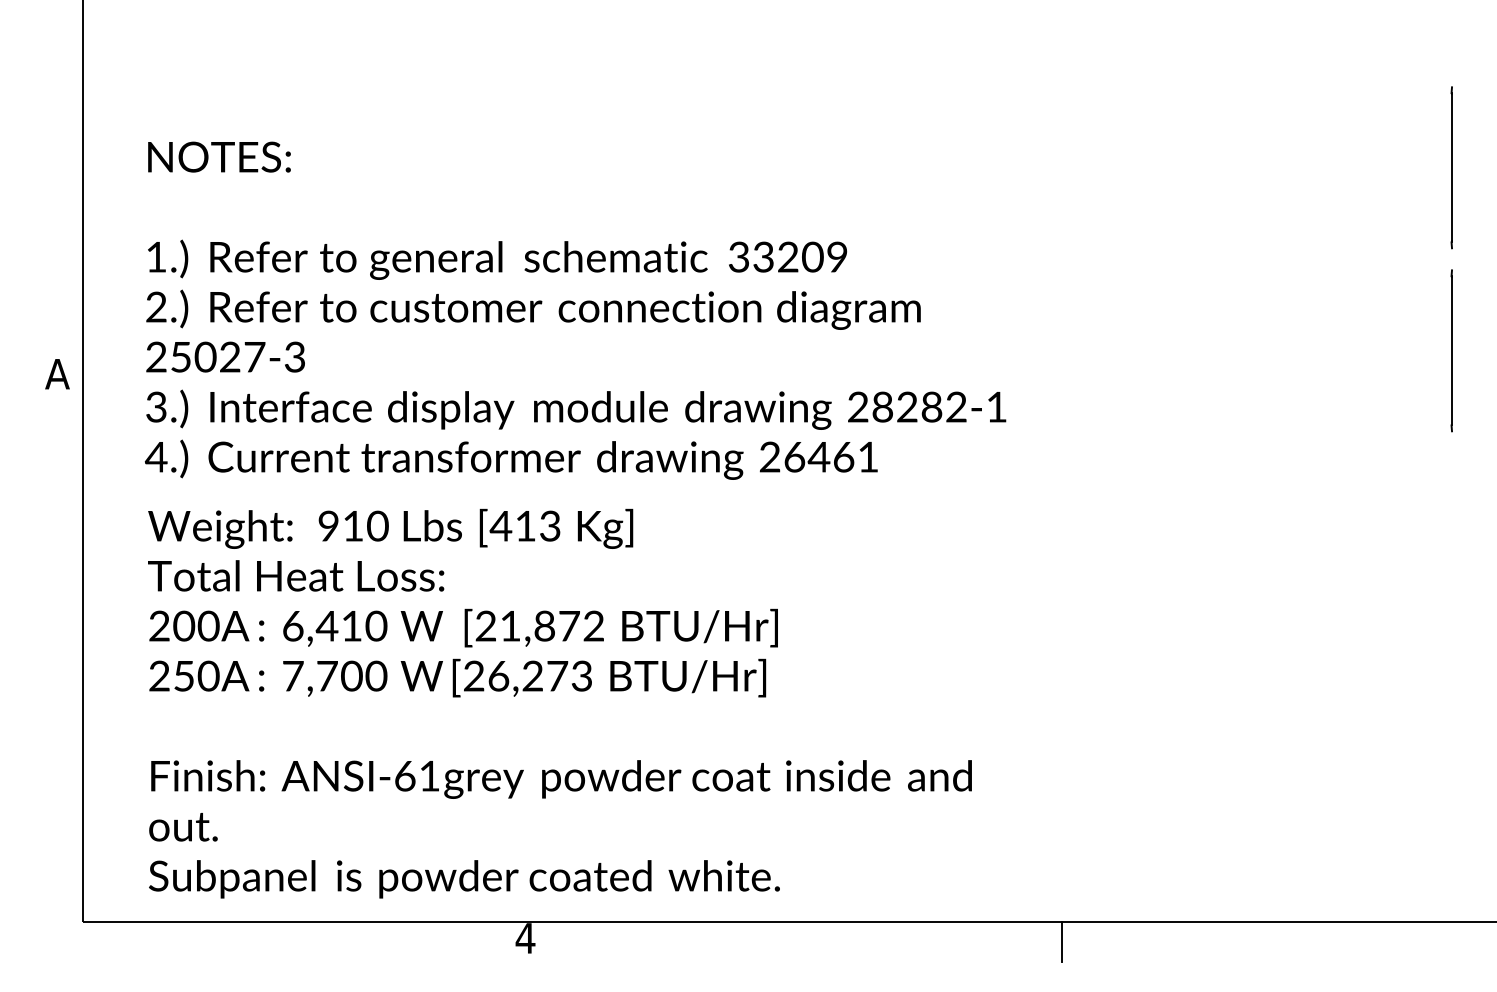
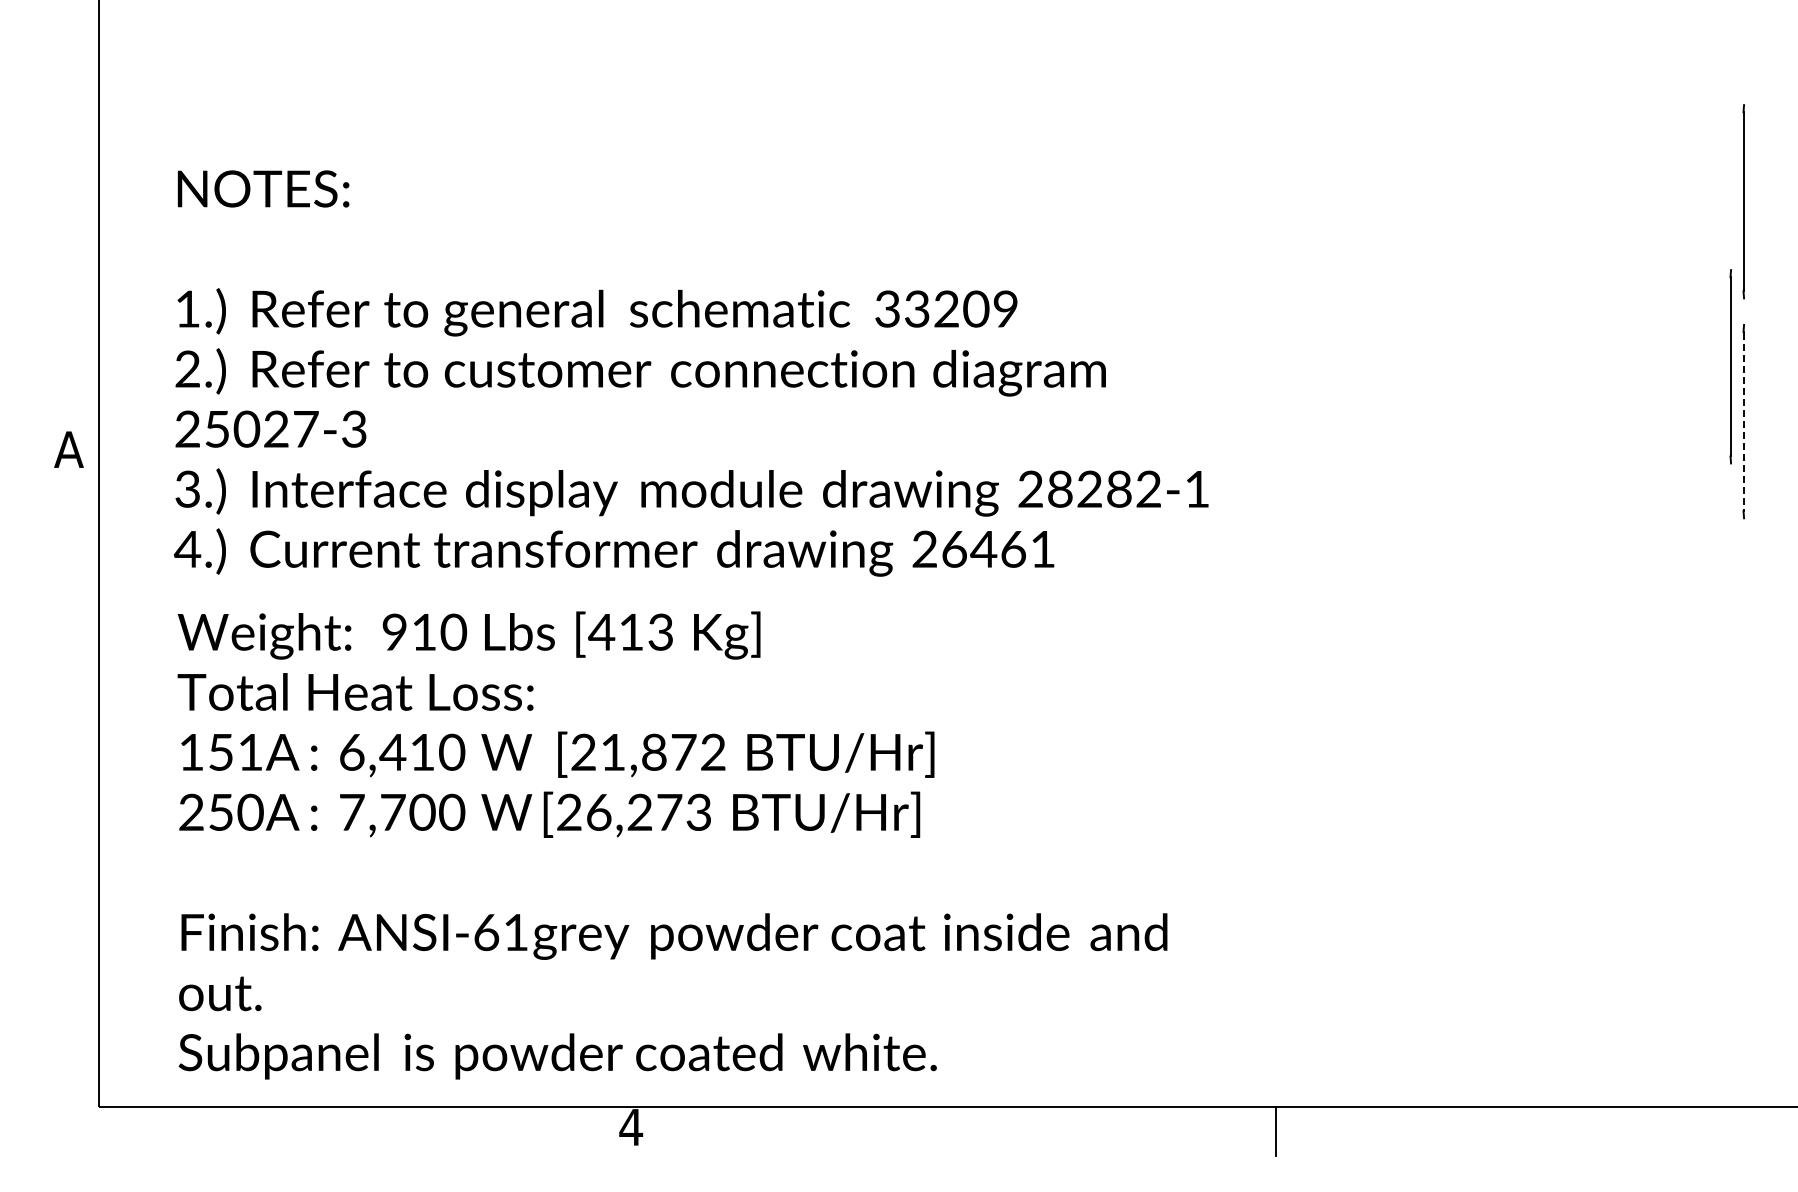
line: (1440, 304) -> (1730, 366), added
line: (1451, 350) -> (1743, 421), solid -> dashed
text: (184, 625) -> (221, 751), 200A -> 151A

